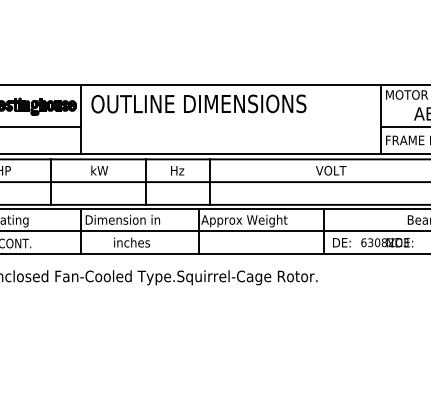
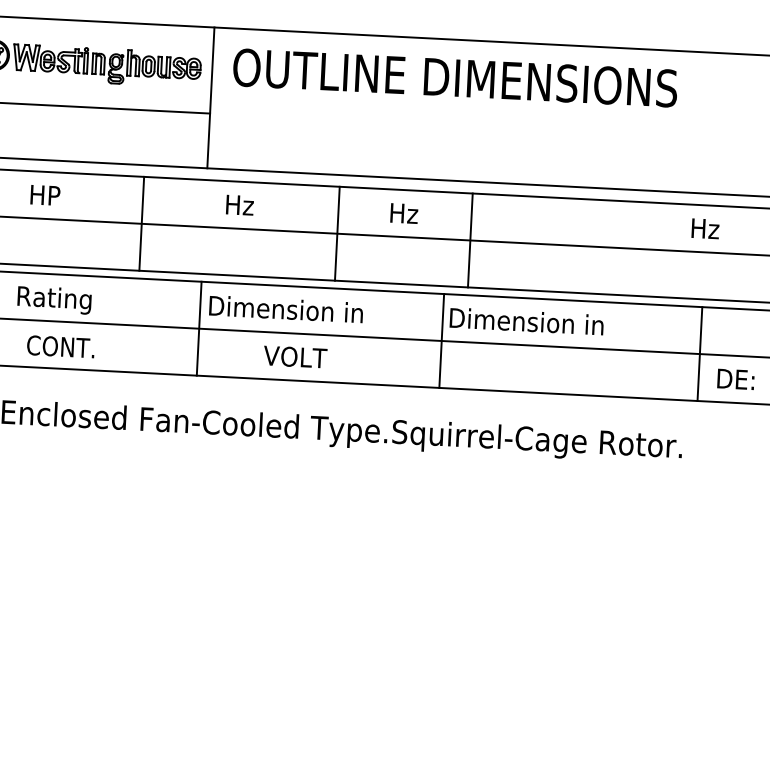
text: (99, 170) -> (243, 204), kW -> Hz
text: (331, 170) -> (722, 229), VOLT -> Hz
text: (244, 220) -> (537, 323), Approx Weight -> Dimension in
text: (131, 242) -> (301, 356), inches -> VOLT

